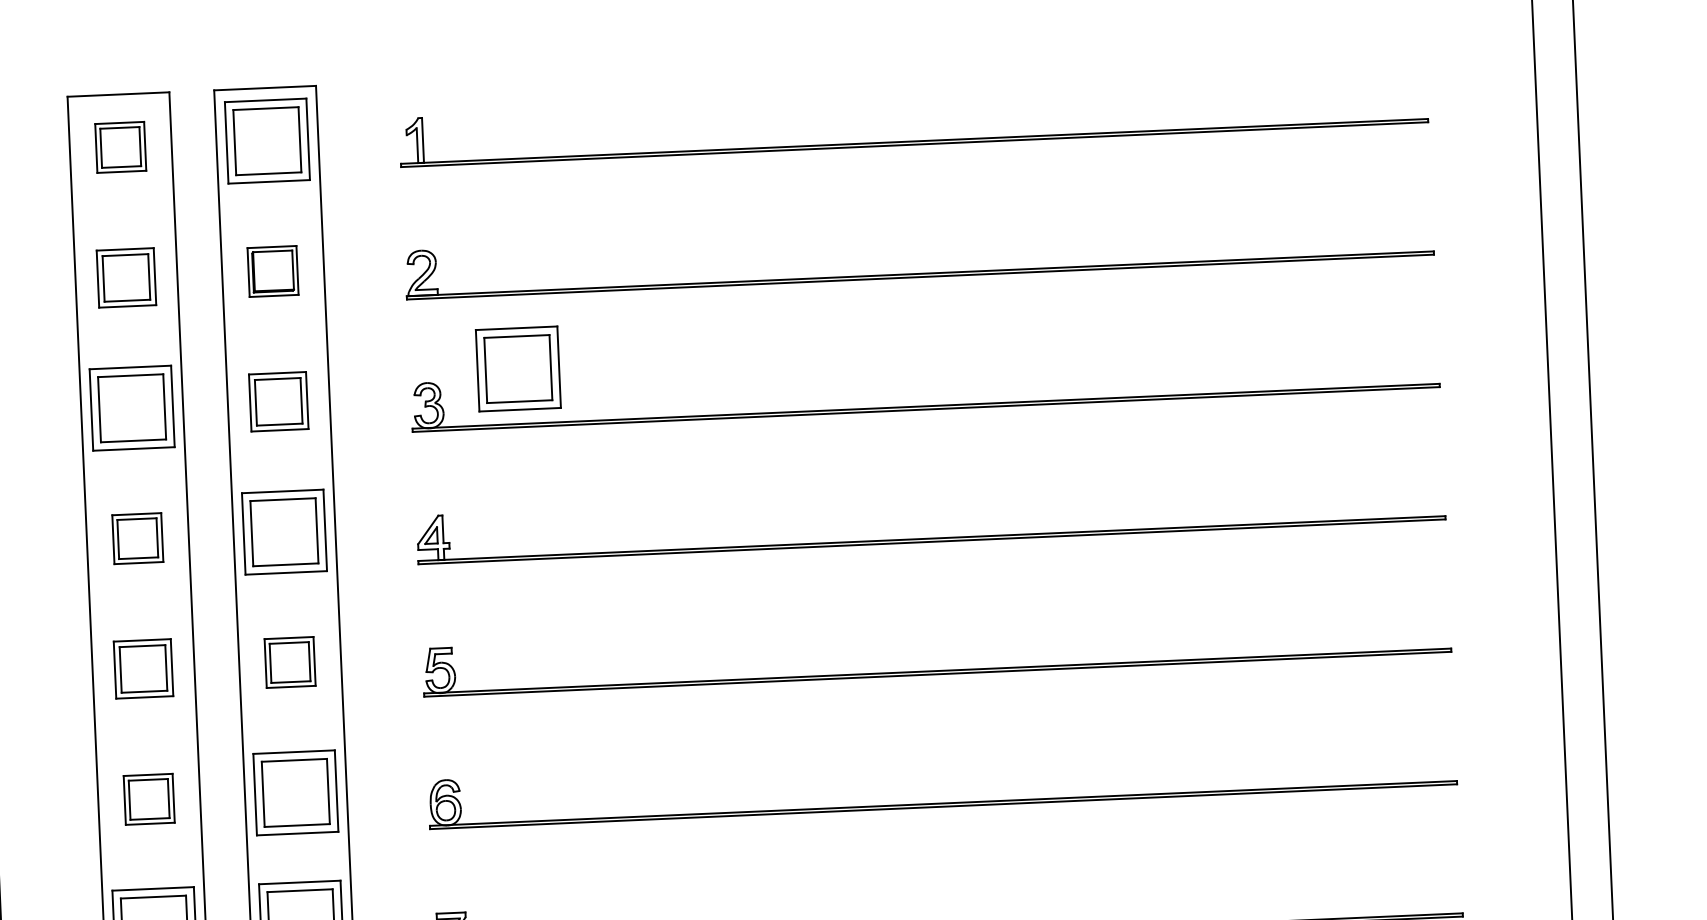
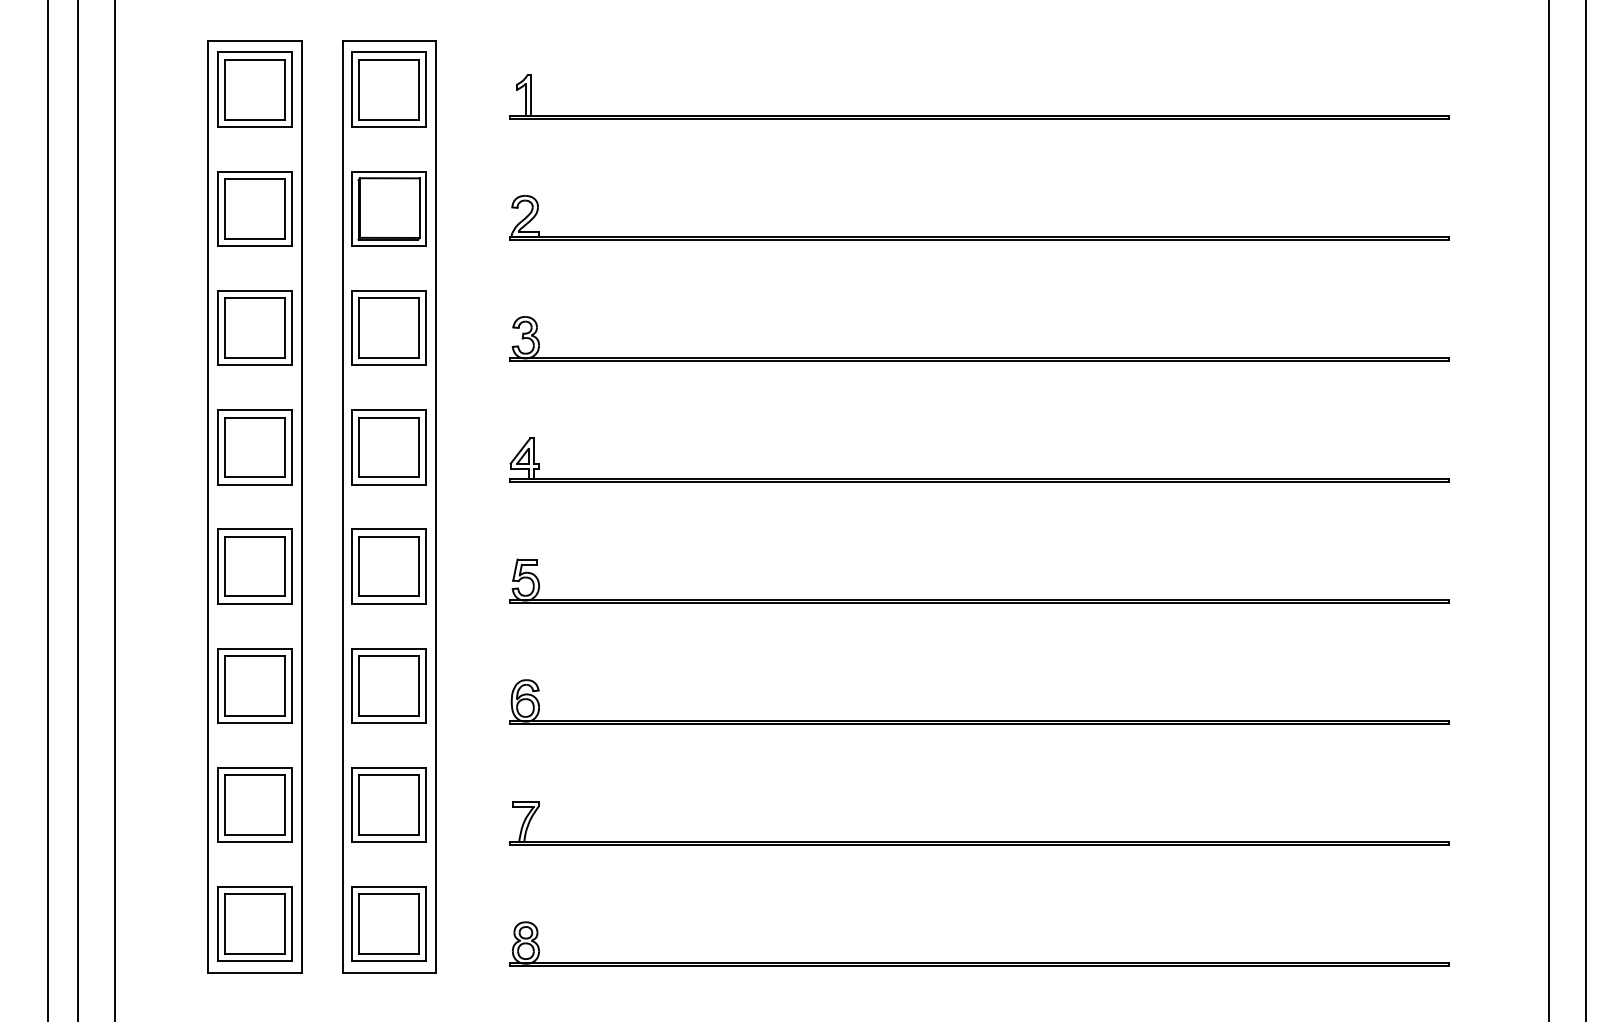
part: (120, 147) -> (254, 89), size x1.67
part: (272, 271) -> (388, 208), size x1.67
part: (125, 277) -> (254, 208), size x1.43
part: (517, 368) -> (608, 307), removed
part: (278, 401) -> (388, 327), size x1.43
part: (137, 538) -> (254, 447), size x1.67
part: (289, 662) -> (388, 566), size x1.67
part: (142, 668) -> (254, 566), size x1.43
part: (148, 798) -> (254, 685), size x1.67

